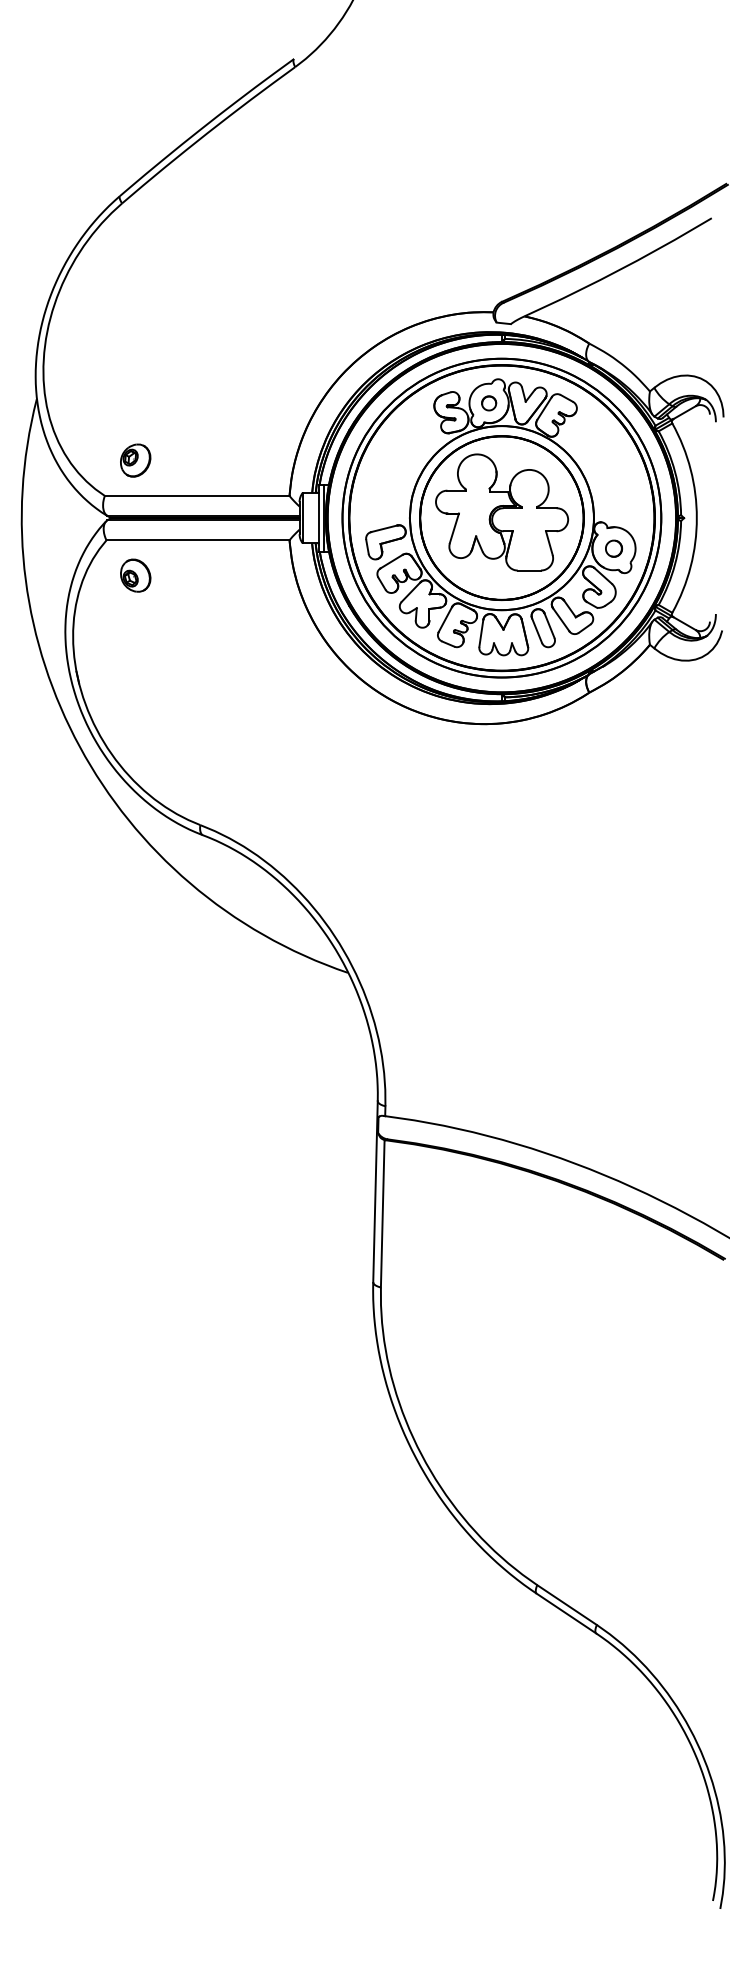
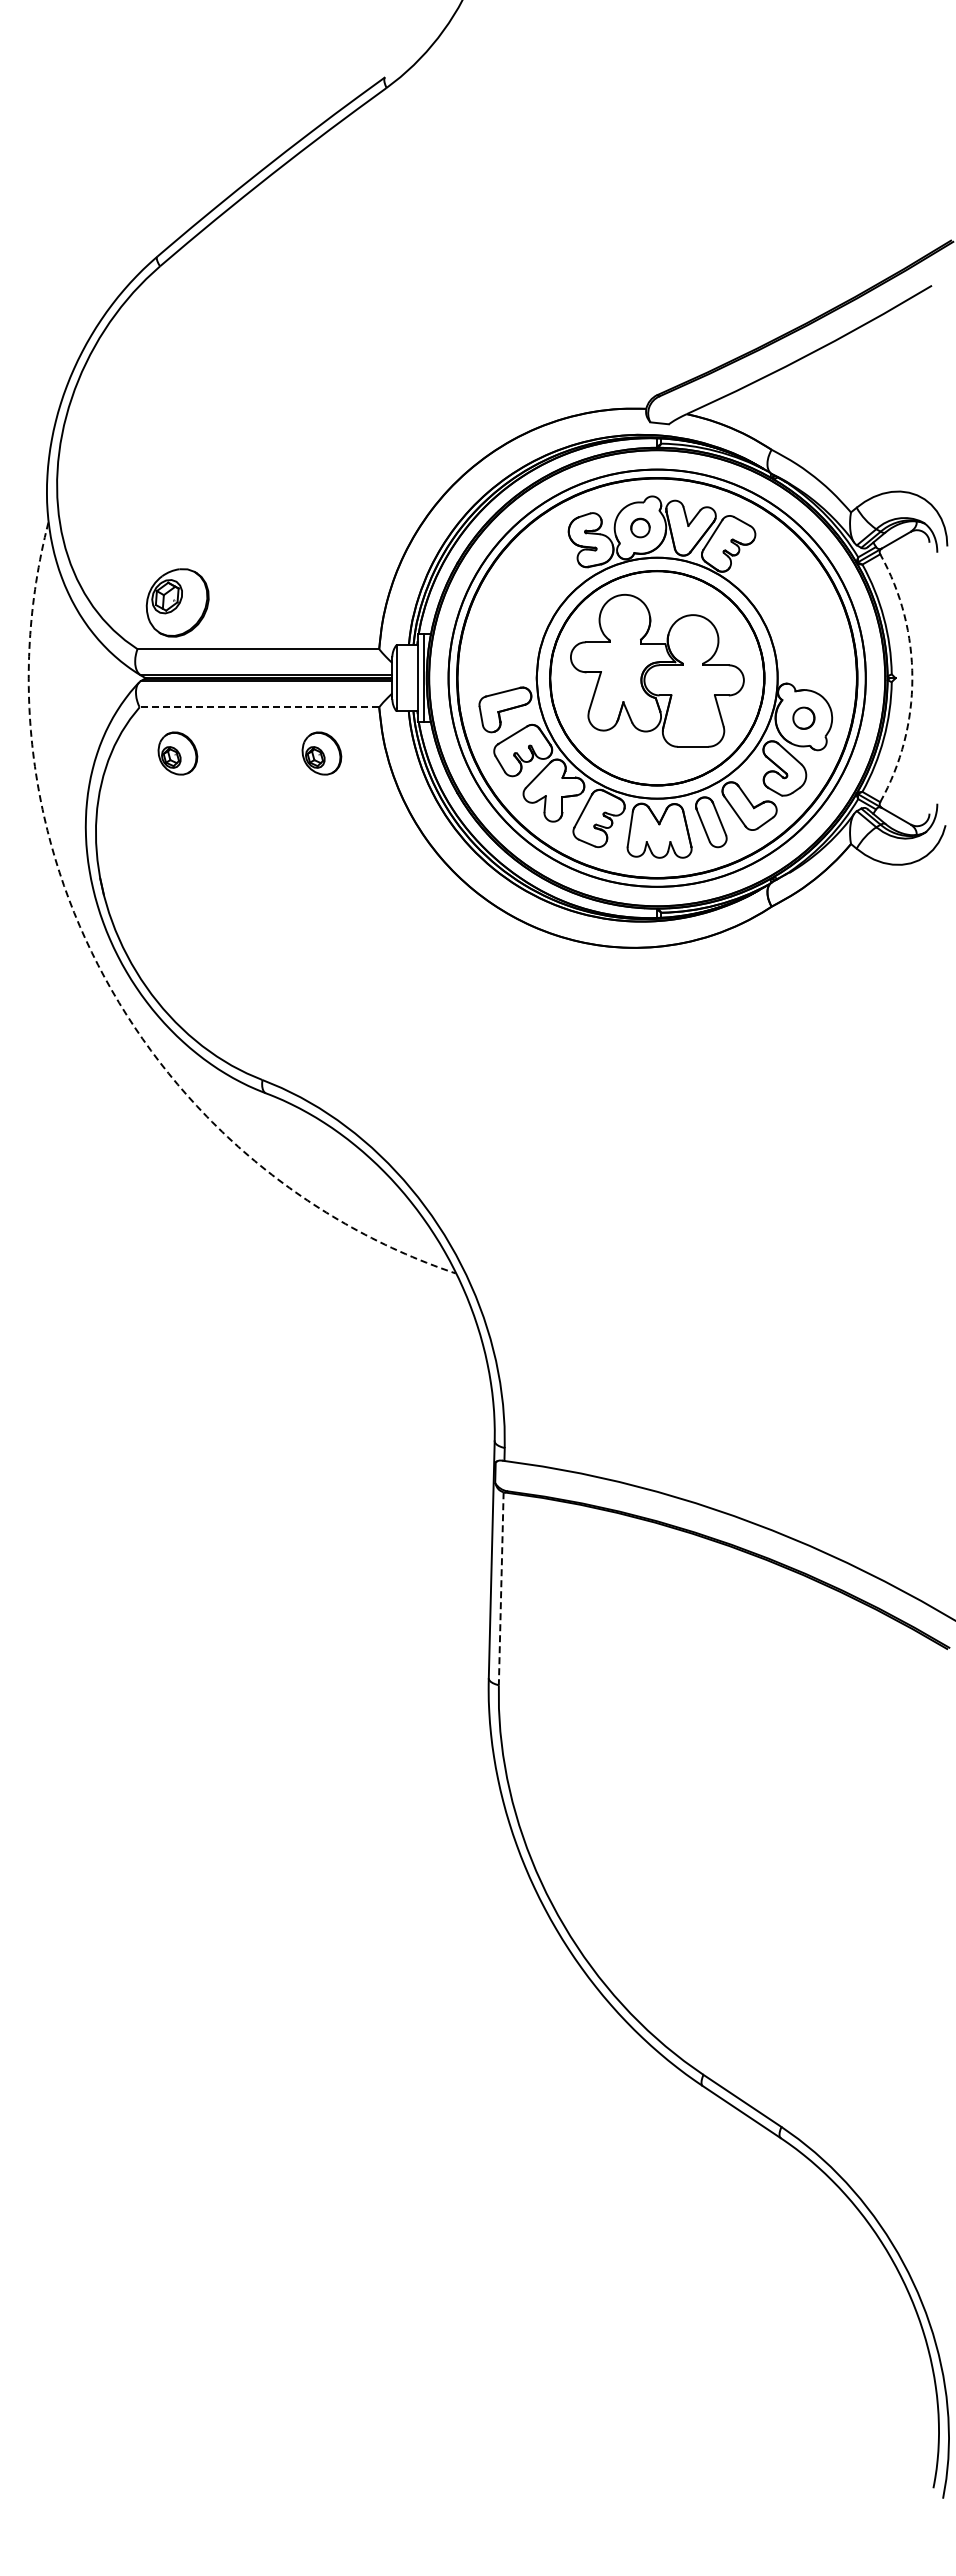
part: (135, 460) -> (177, 602), size x1.6
arc: (696, 518) -> (912, 678), solid -> dashed
line: (198, 540) -> (259, 707), solid -> dashed
part: (245, 575) -> (321, 753), added
arc: (79, 746) -> (104, 977), solid -> dashed
line: (382, 1213) -> (501, 1588), solid -> dashed

